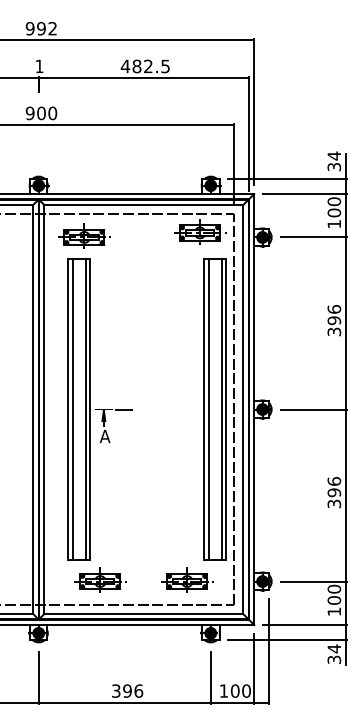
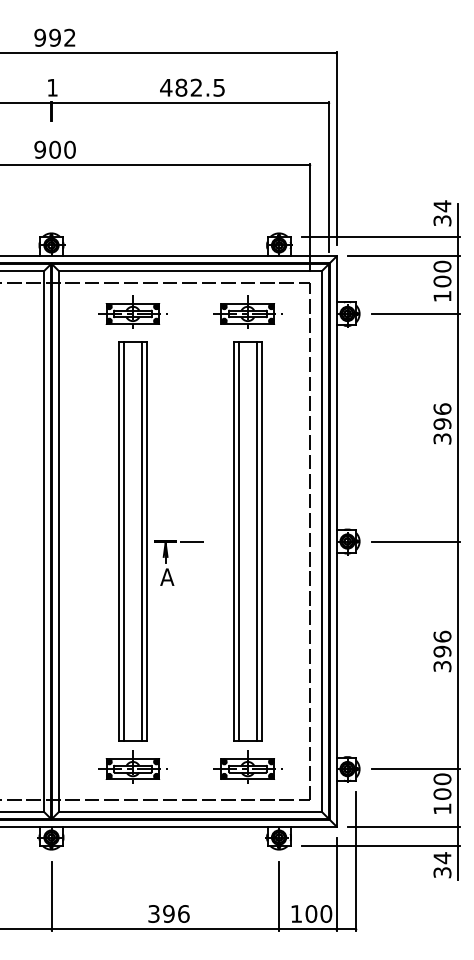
part: (199, 231) -> (247, 311), moved
part: (84, 235) -> (132, 311), moved
part: (99, 409) -> (160, 541), moved
part: (214, 409) -> (247, 541), moved

